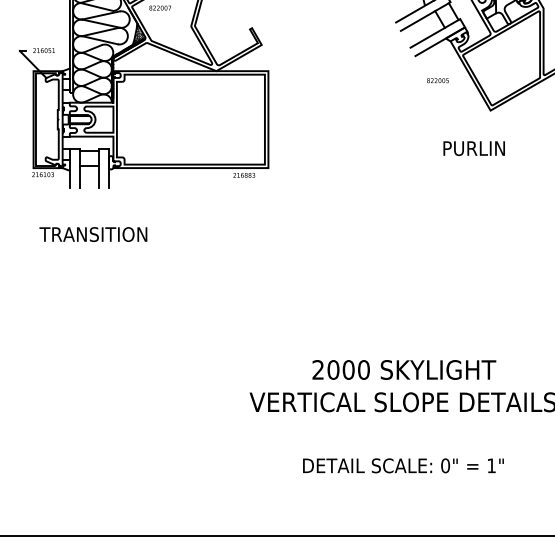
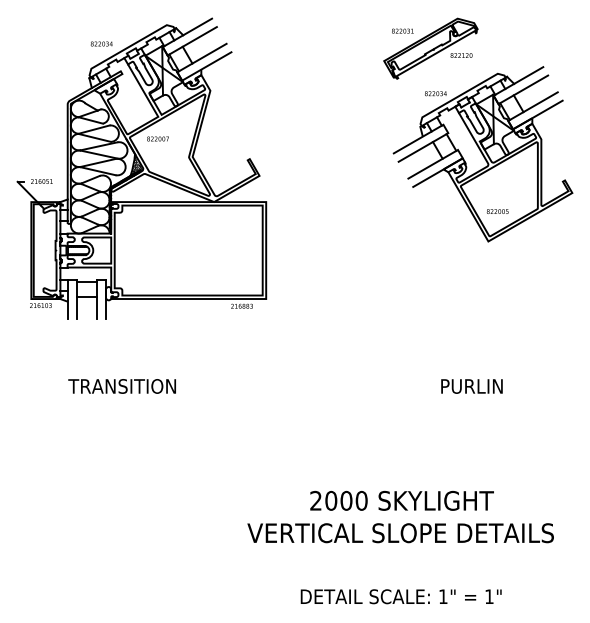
text: (437, 80) -> (497, 211), moved
text: (473, 148) -> (471, 386), moved
text: (92, 234) -> (121, 386), moved
text: (444, 465) -> (442, 596), 0" -> 1"

